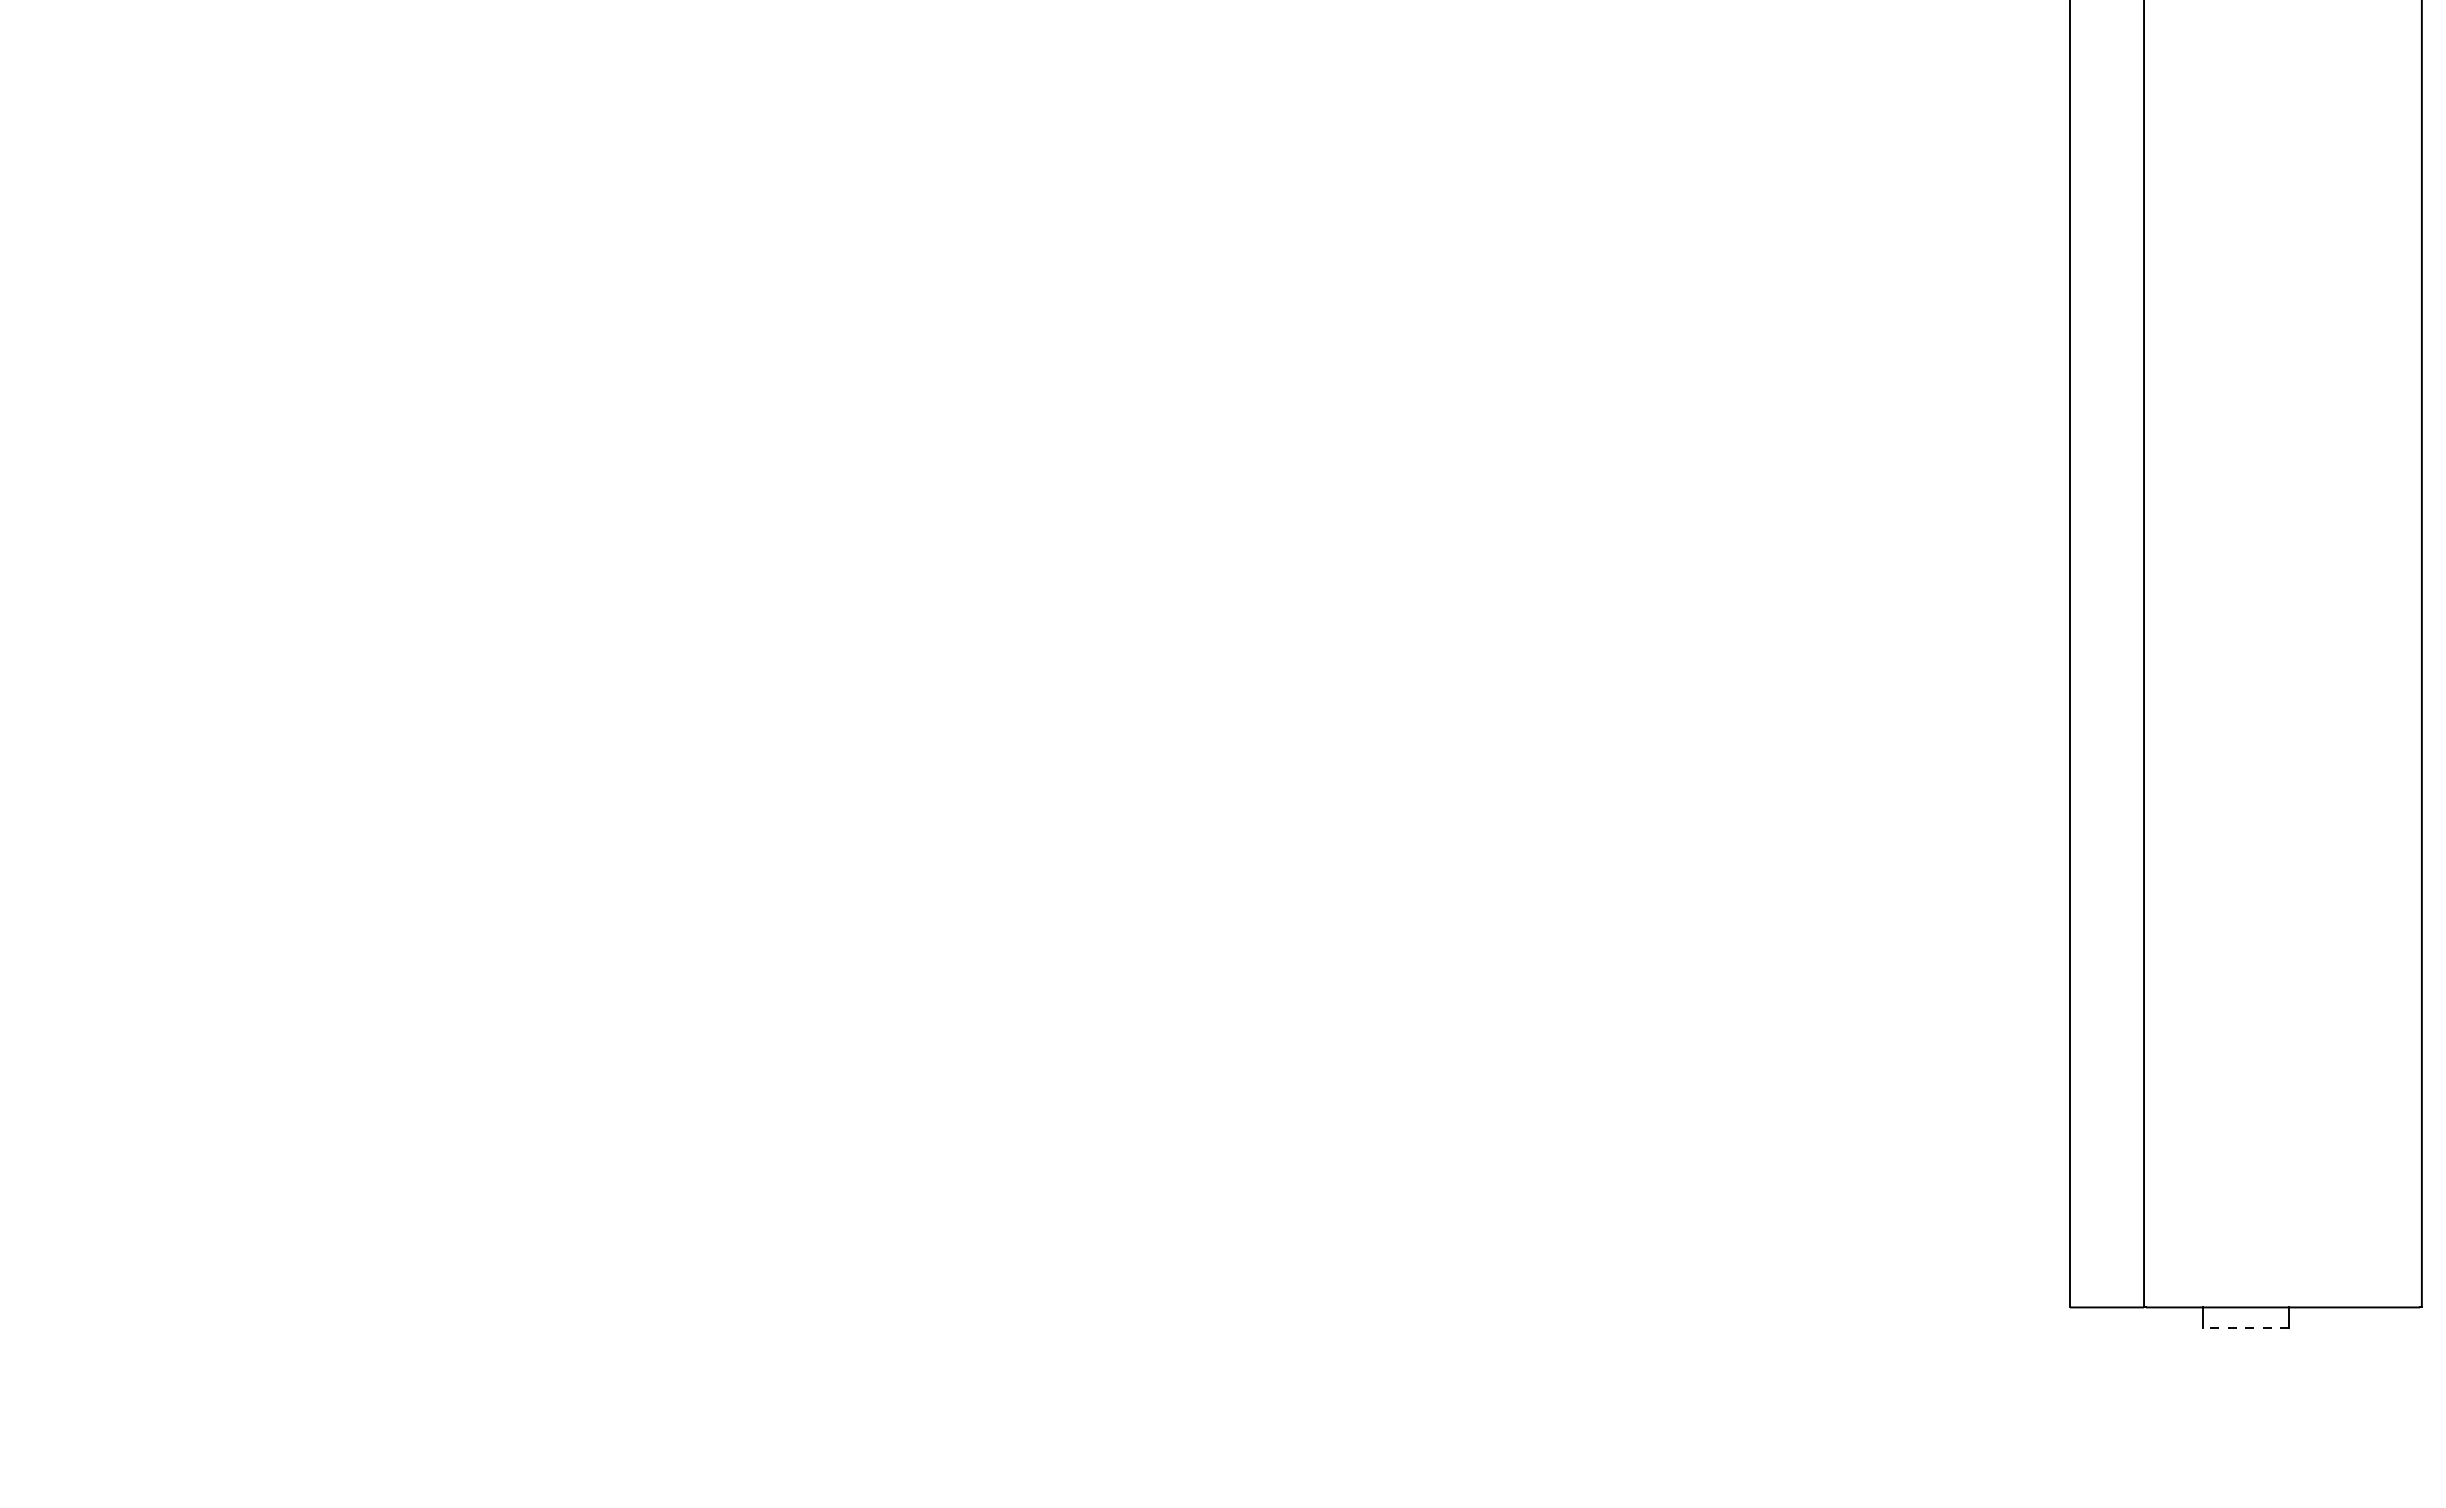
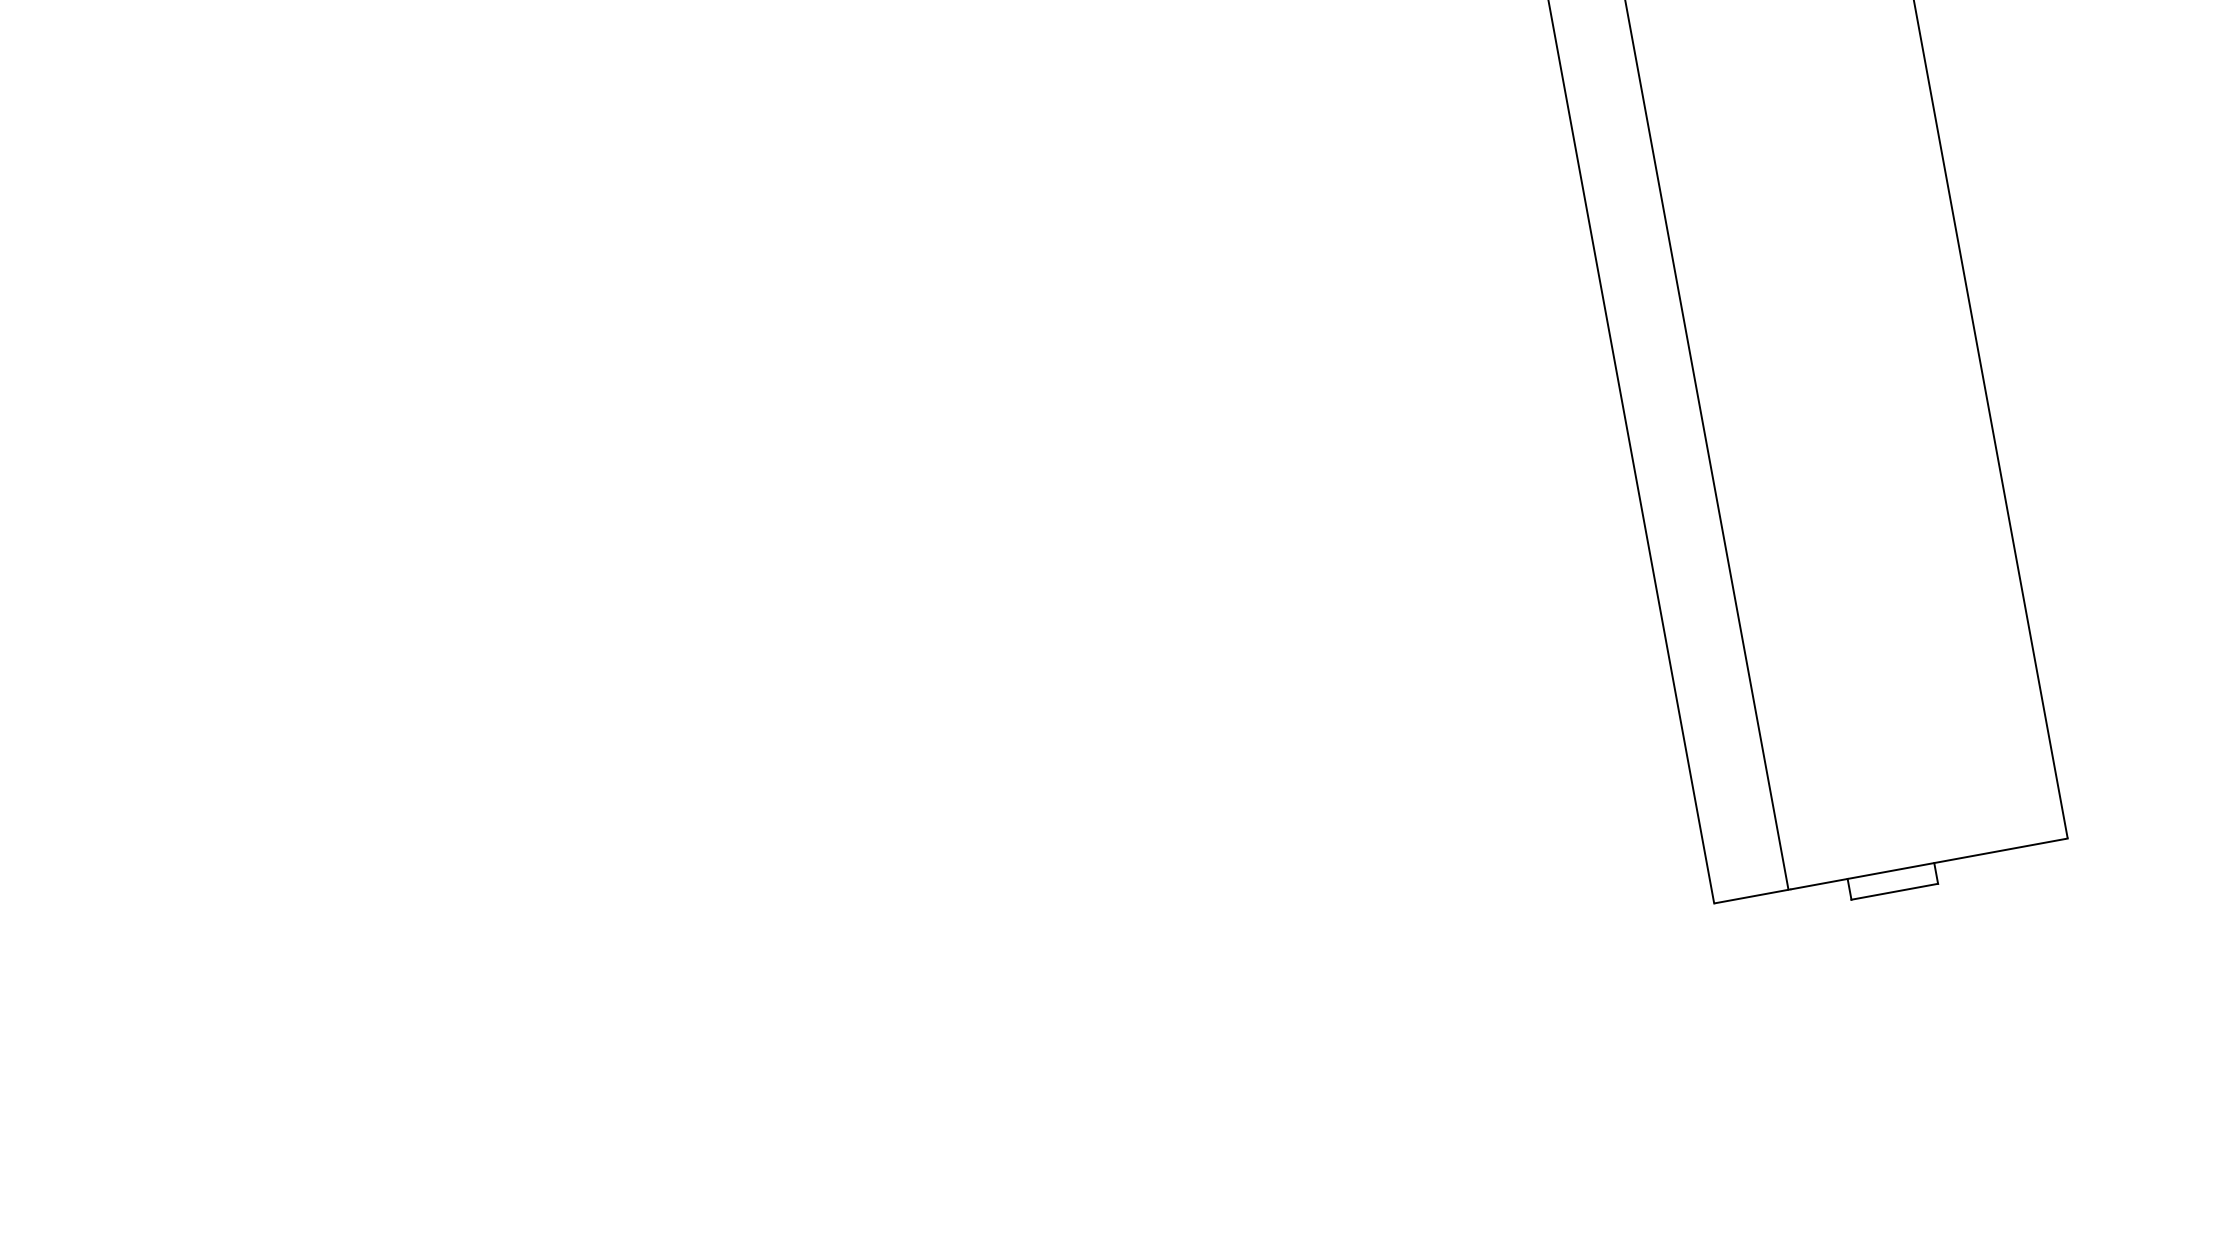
line: (2245, 1328) -> (1894, 892), dashed -> solid

